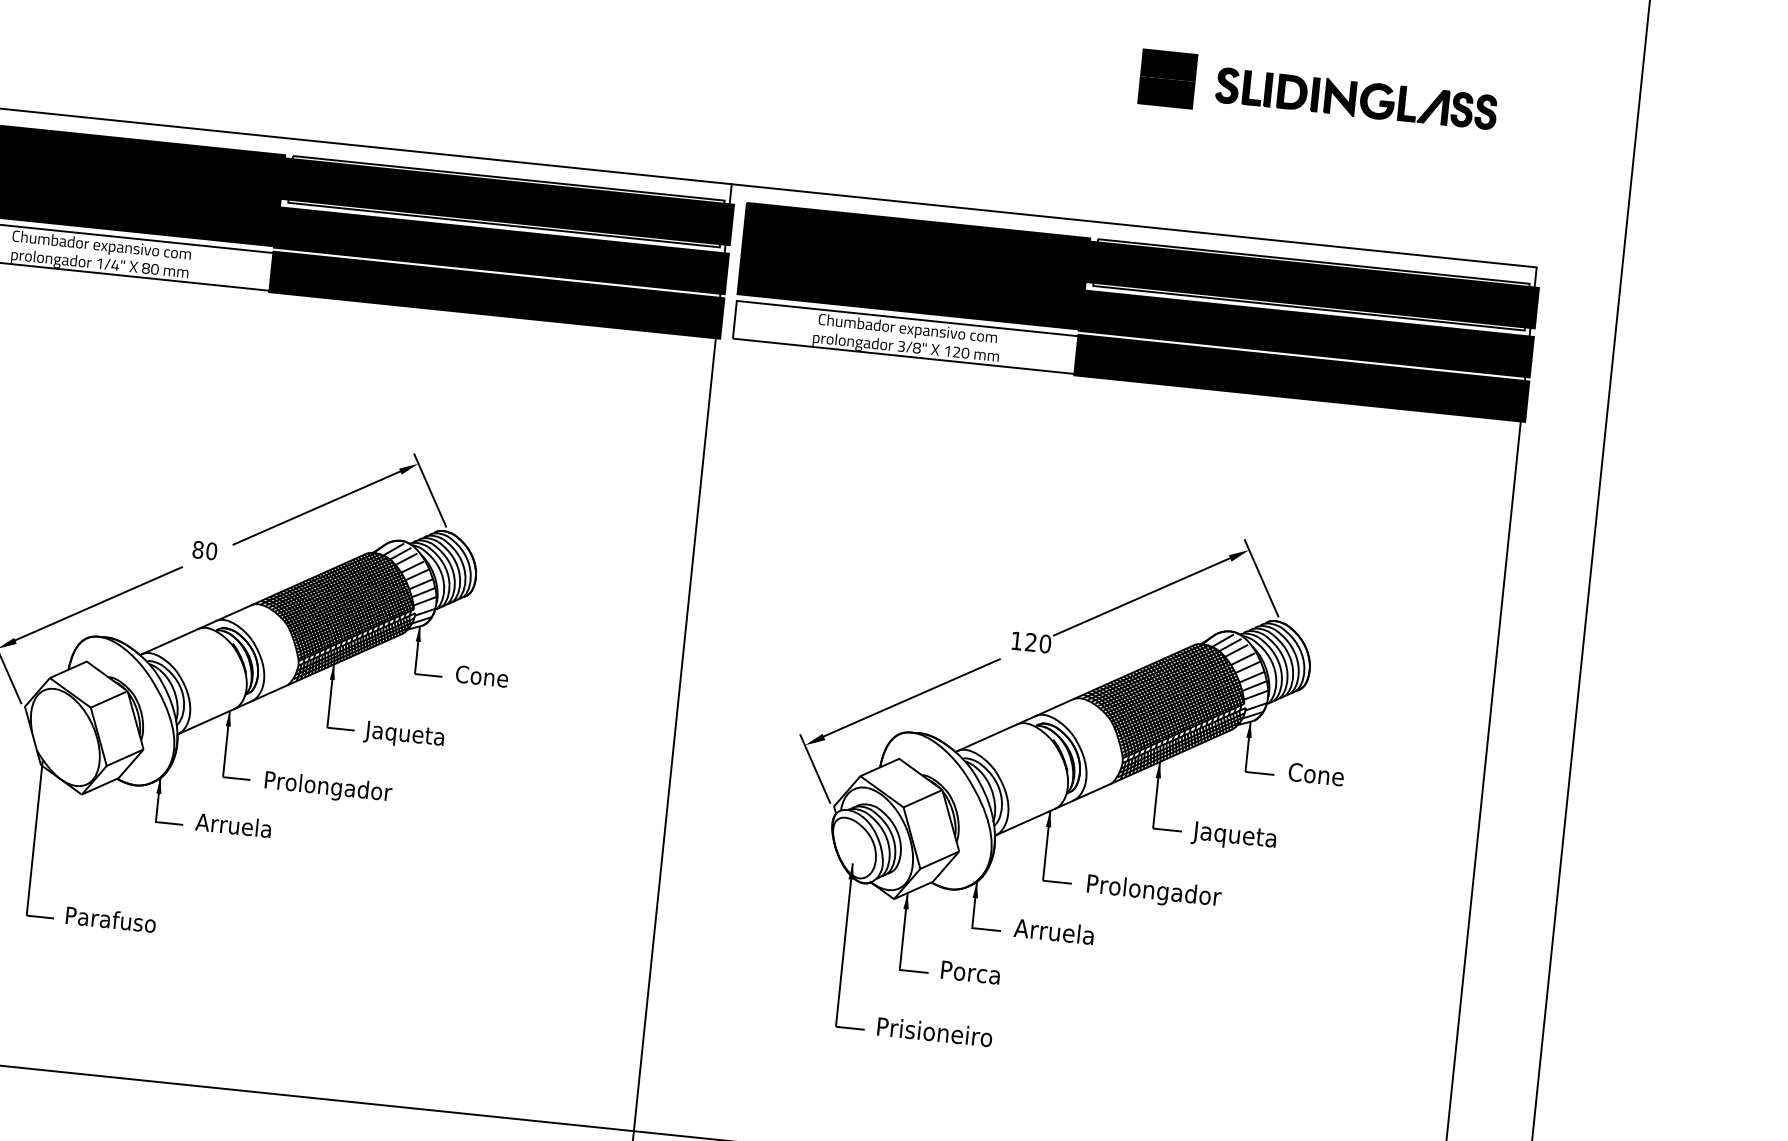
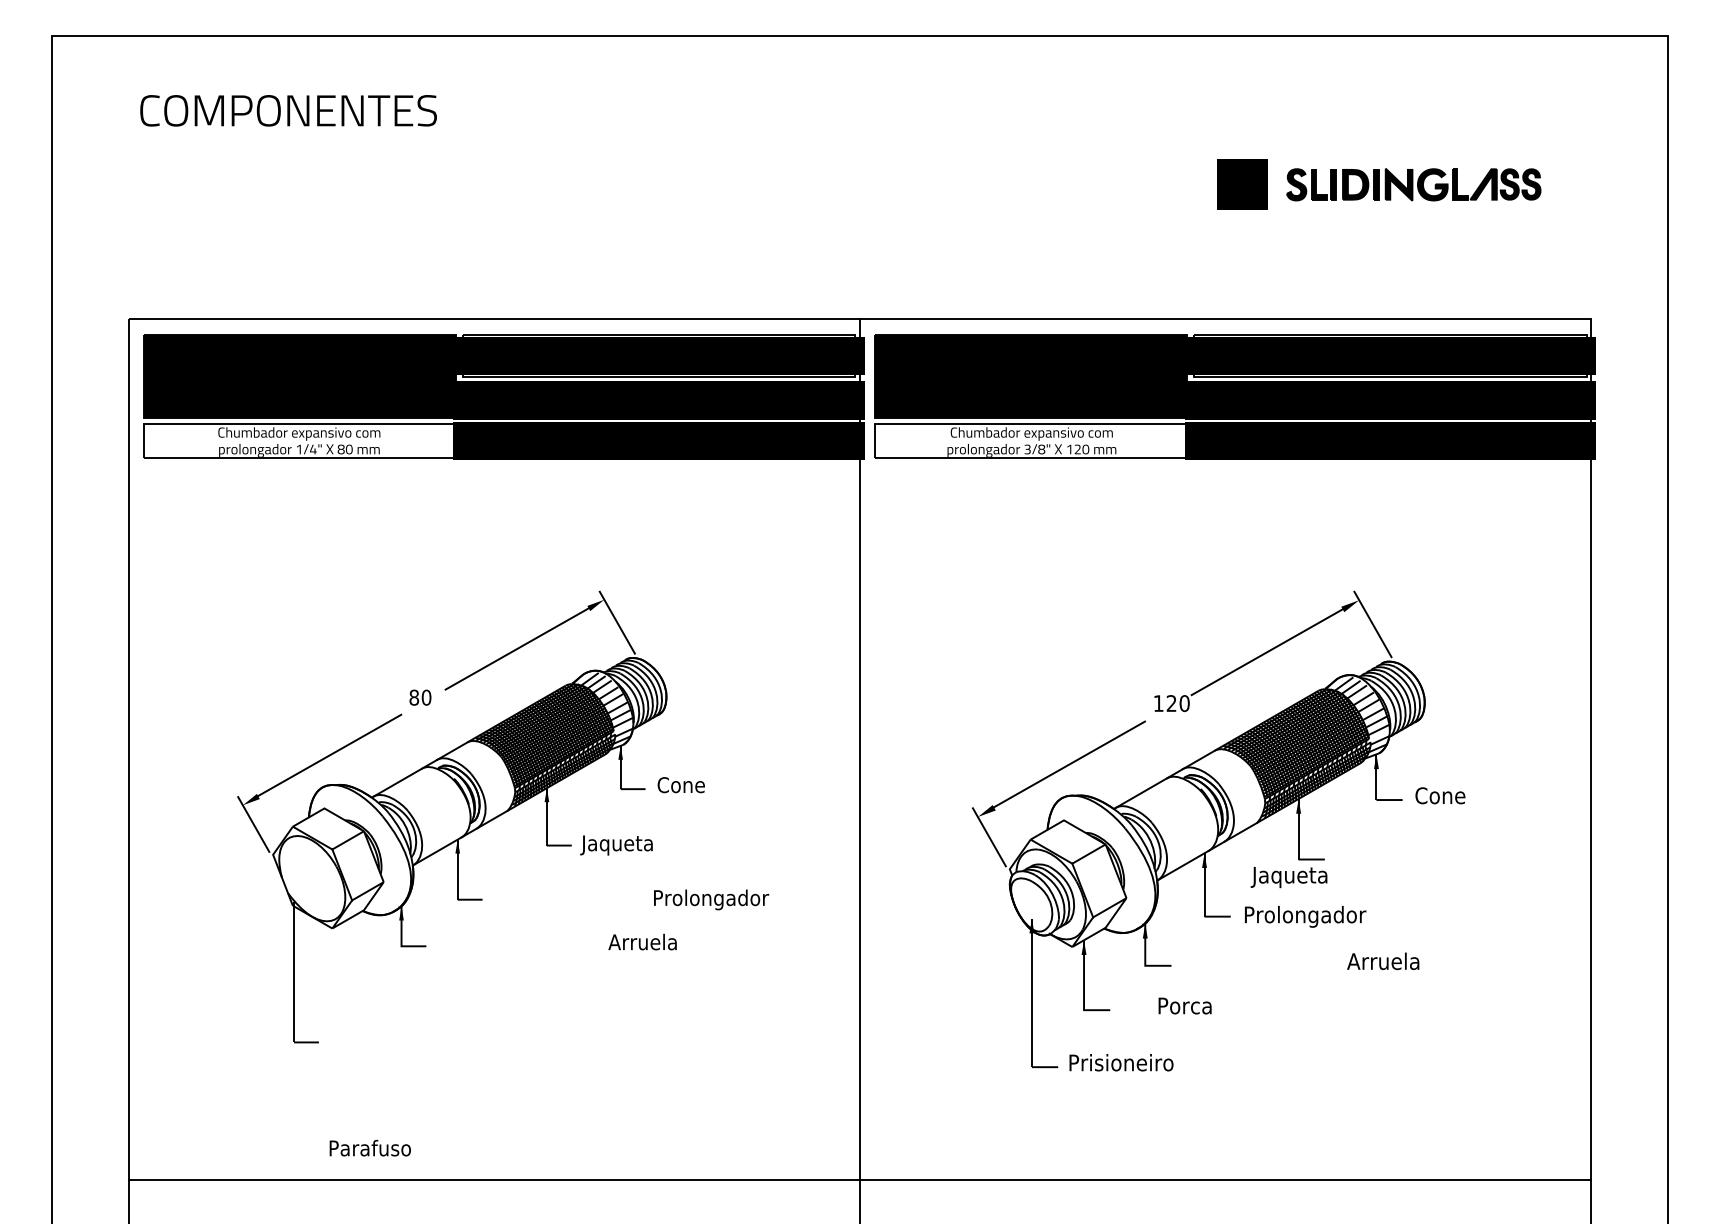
text: (328, 787) -> (711, 899), moved
text: (233, 824) -> (642, 941), moved
text: (1233, 836) -> (1288, 877), moved
text: (110, 919) -> (369, 1148), moved
text: (1054, 931) -> (1383, 961), moved
text: (970, 972) -> (1184, 1005), moved

